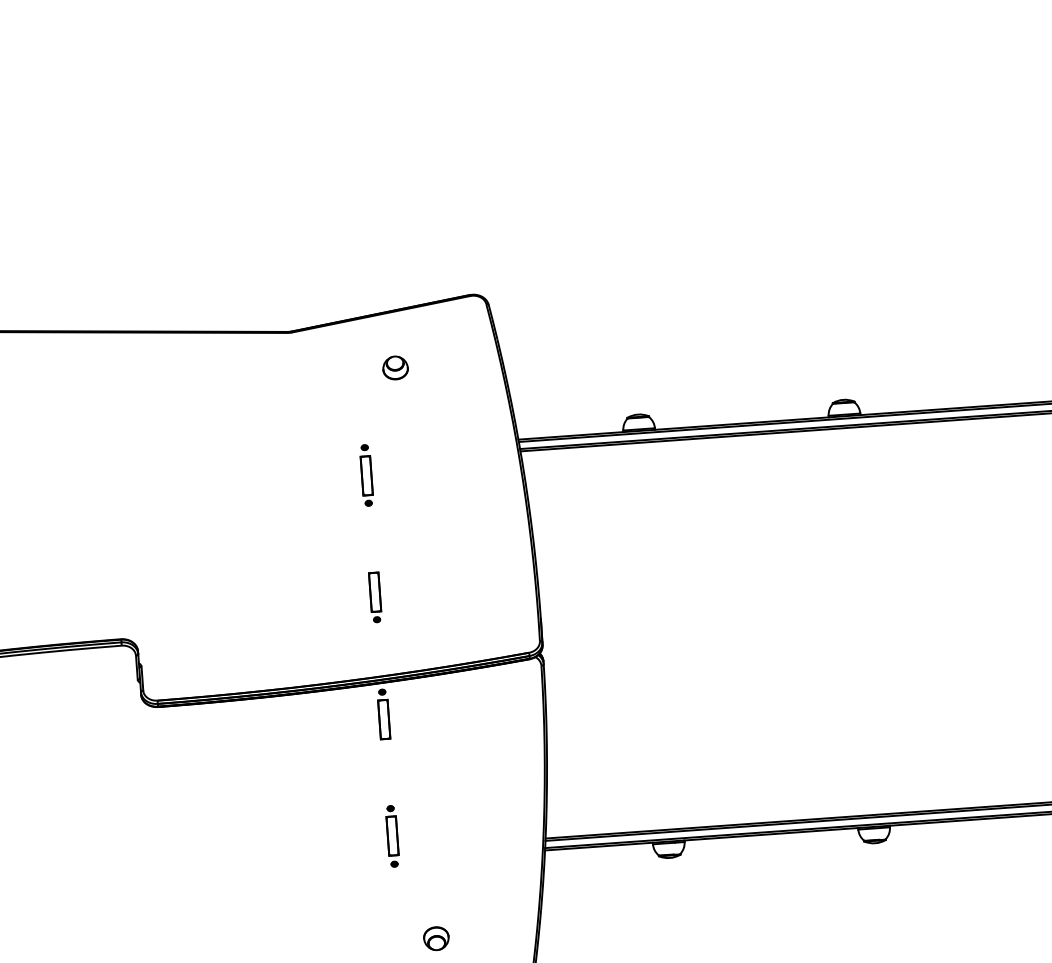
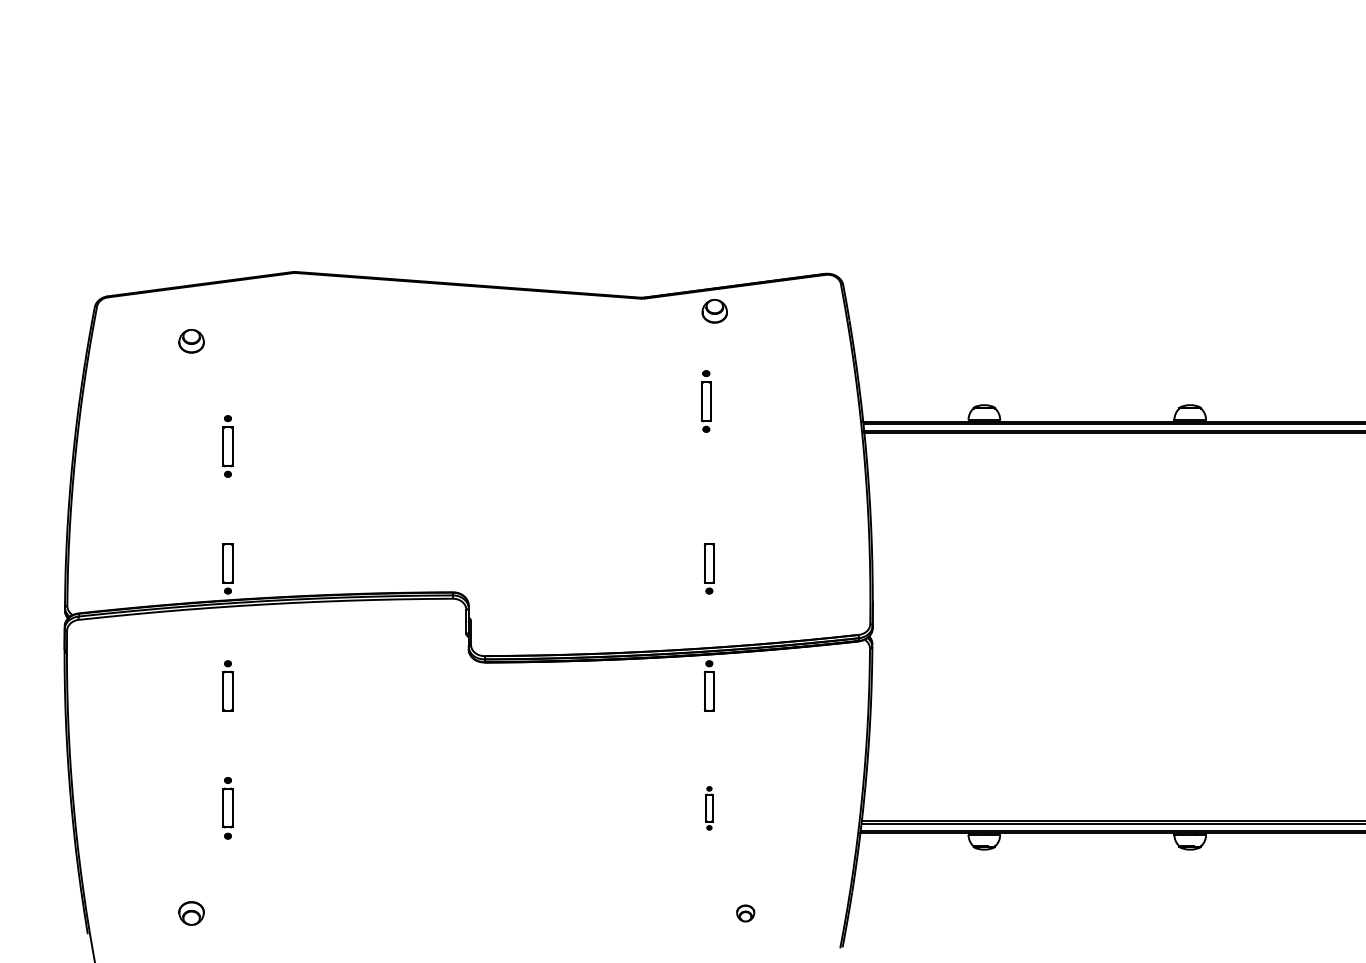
part: (395, 368) -> (714, 311), moved
part: (365, 475) -> (705, 401), moved
part: (392, 836) -> (709, 808), size x0.7
part: (436, 938) -> (745, 913), size x0.7

